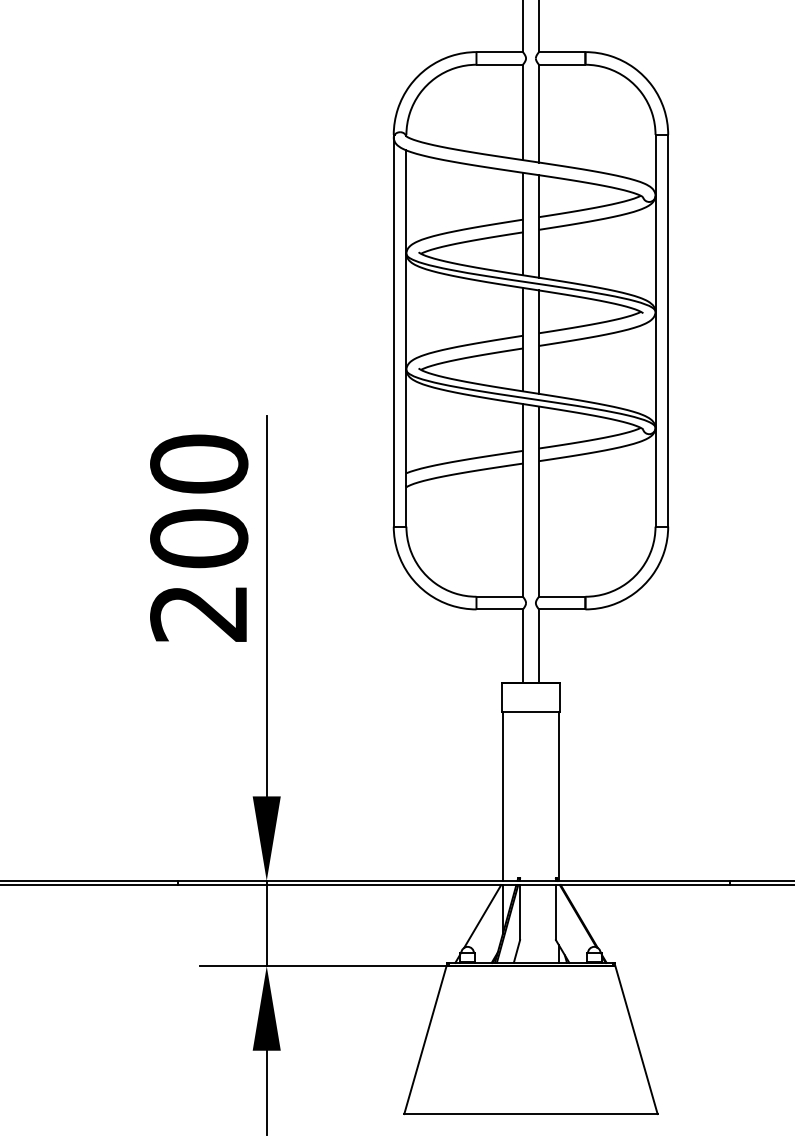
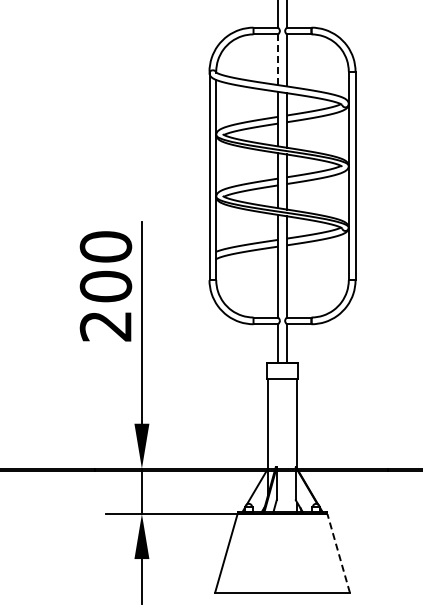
line: (523, 111) -> (278, 59), solid -> dashed
line: (636, 1040) -> (338, 553), solid -> dashed

